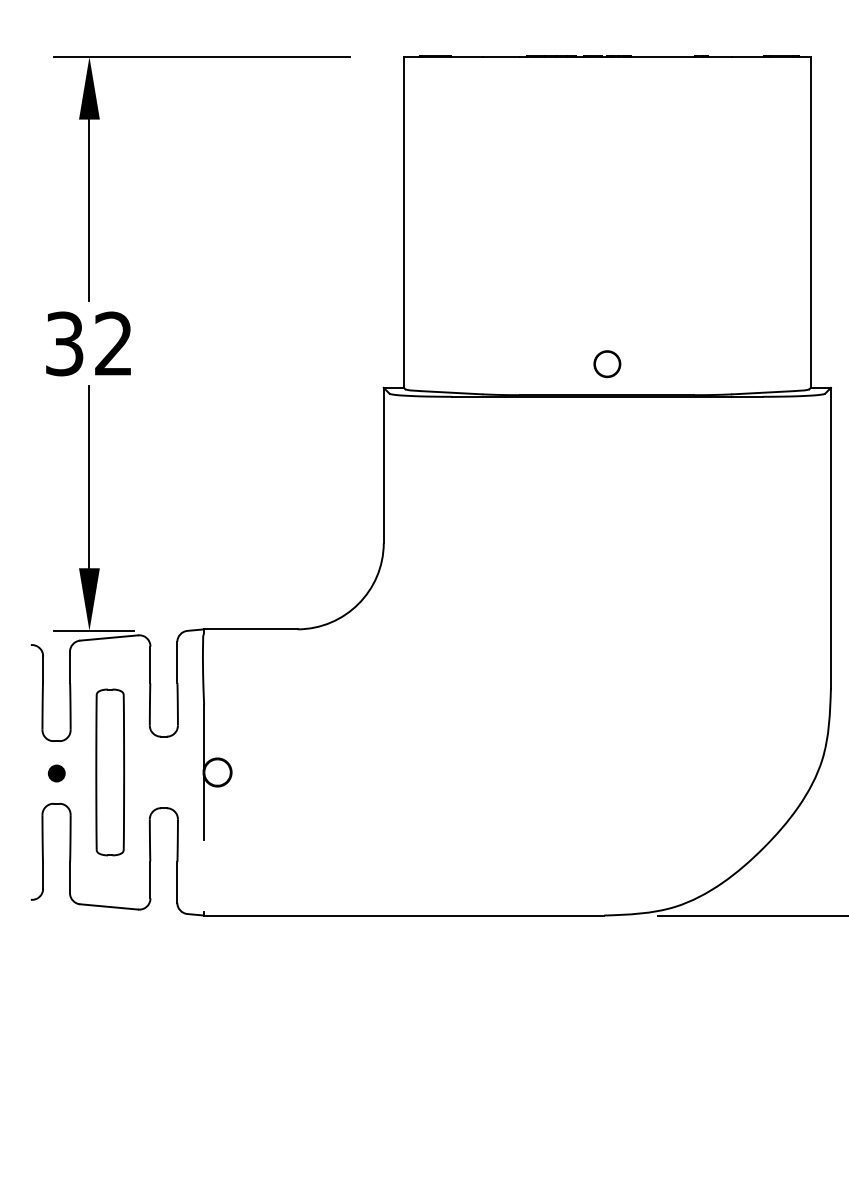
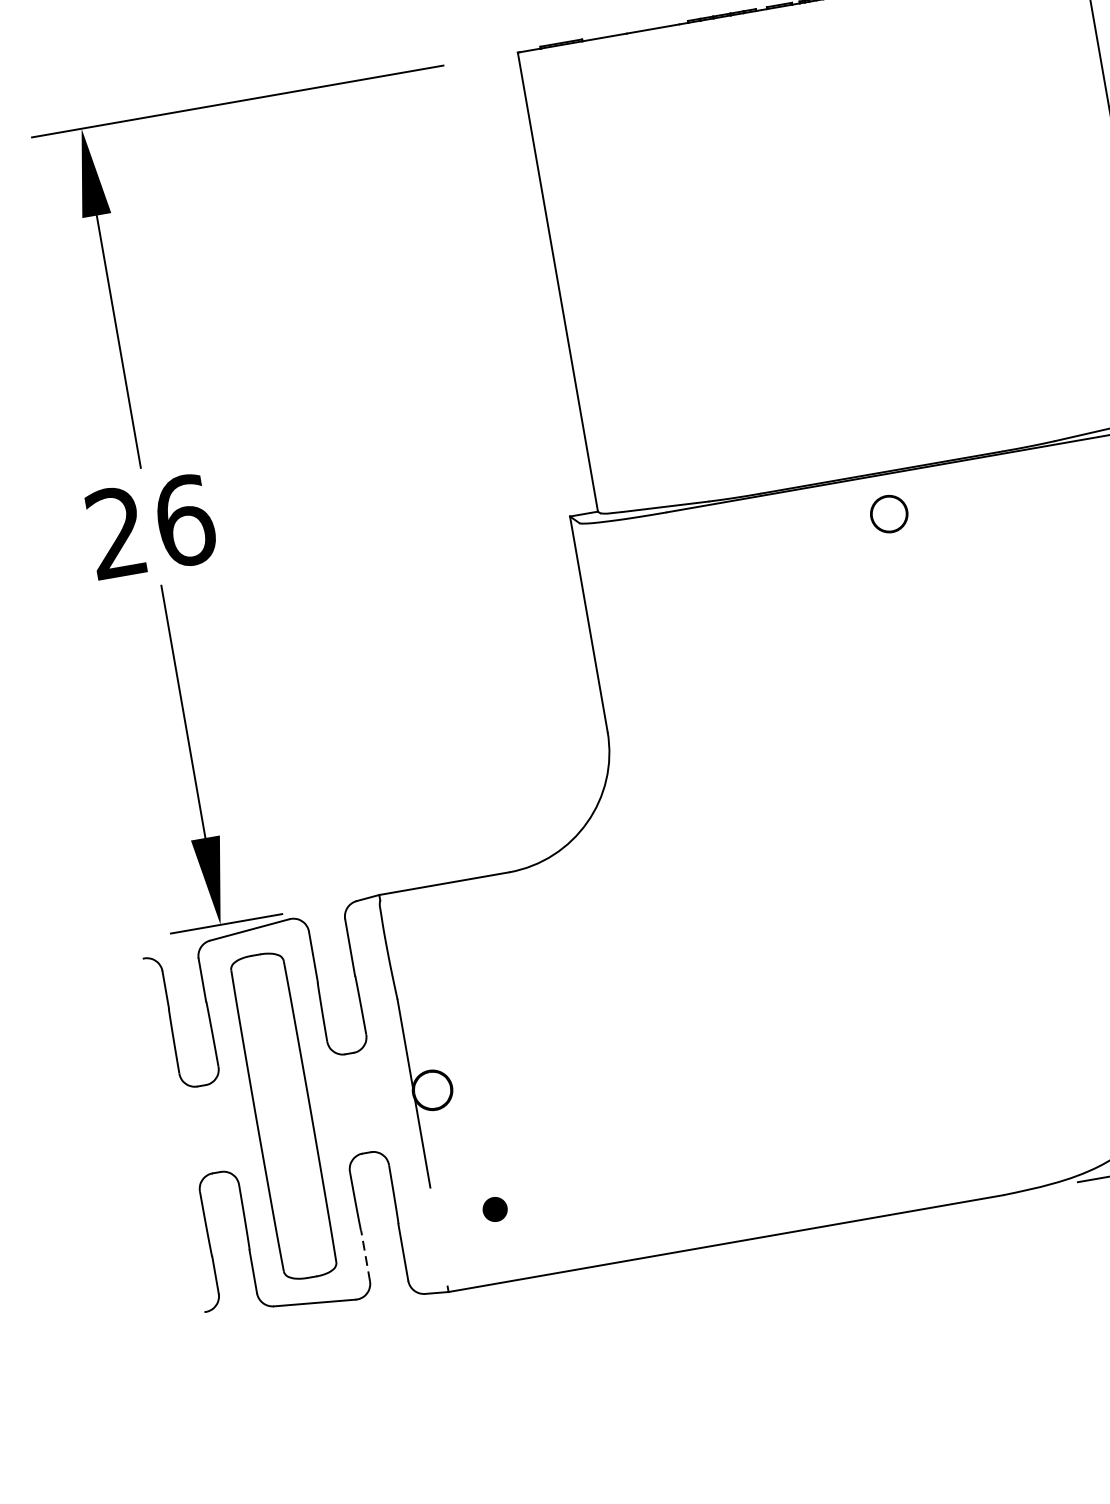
text: (89, 343) -> (151, 526), 32 -> 26
circle: (607, 364) -> (889, 514), moved
part: (109, 772) -> (282, 1116), size x1.4
part: (56, 773) -> (494, 1209), moved
line: (150, 879) -> (365, 1254), solid -> dashed

